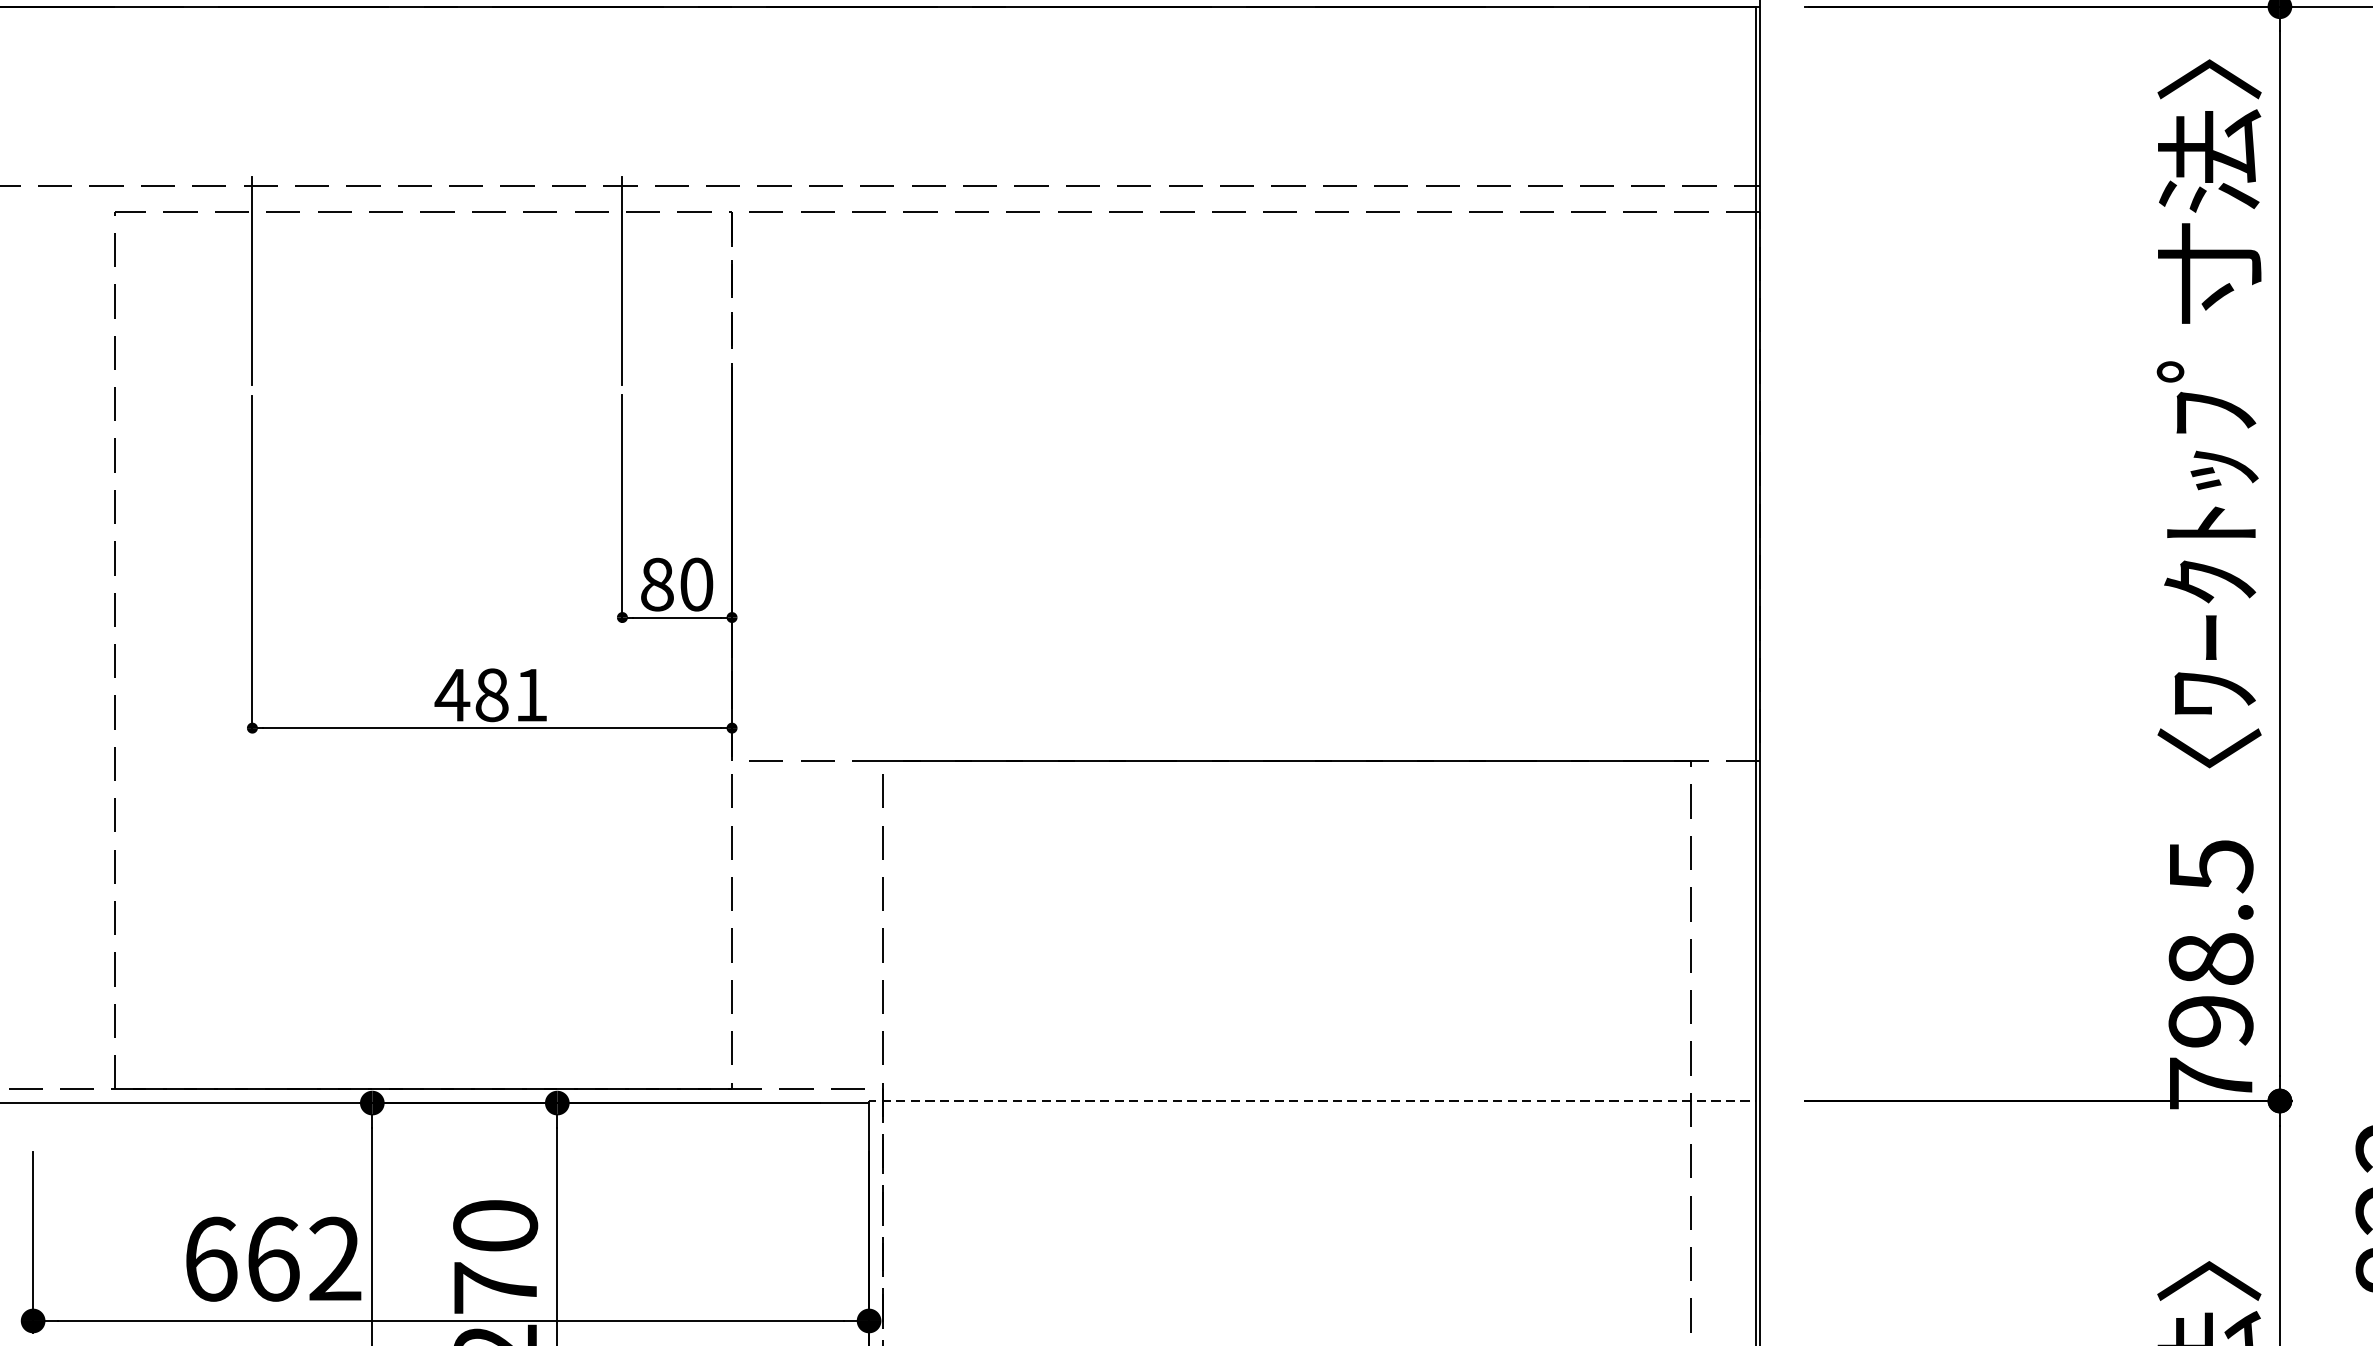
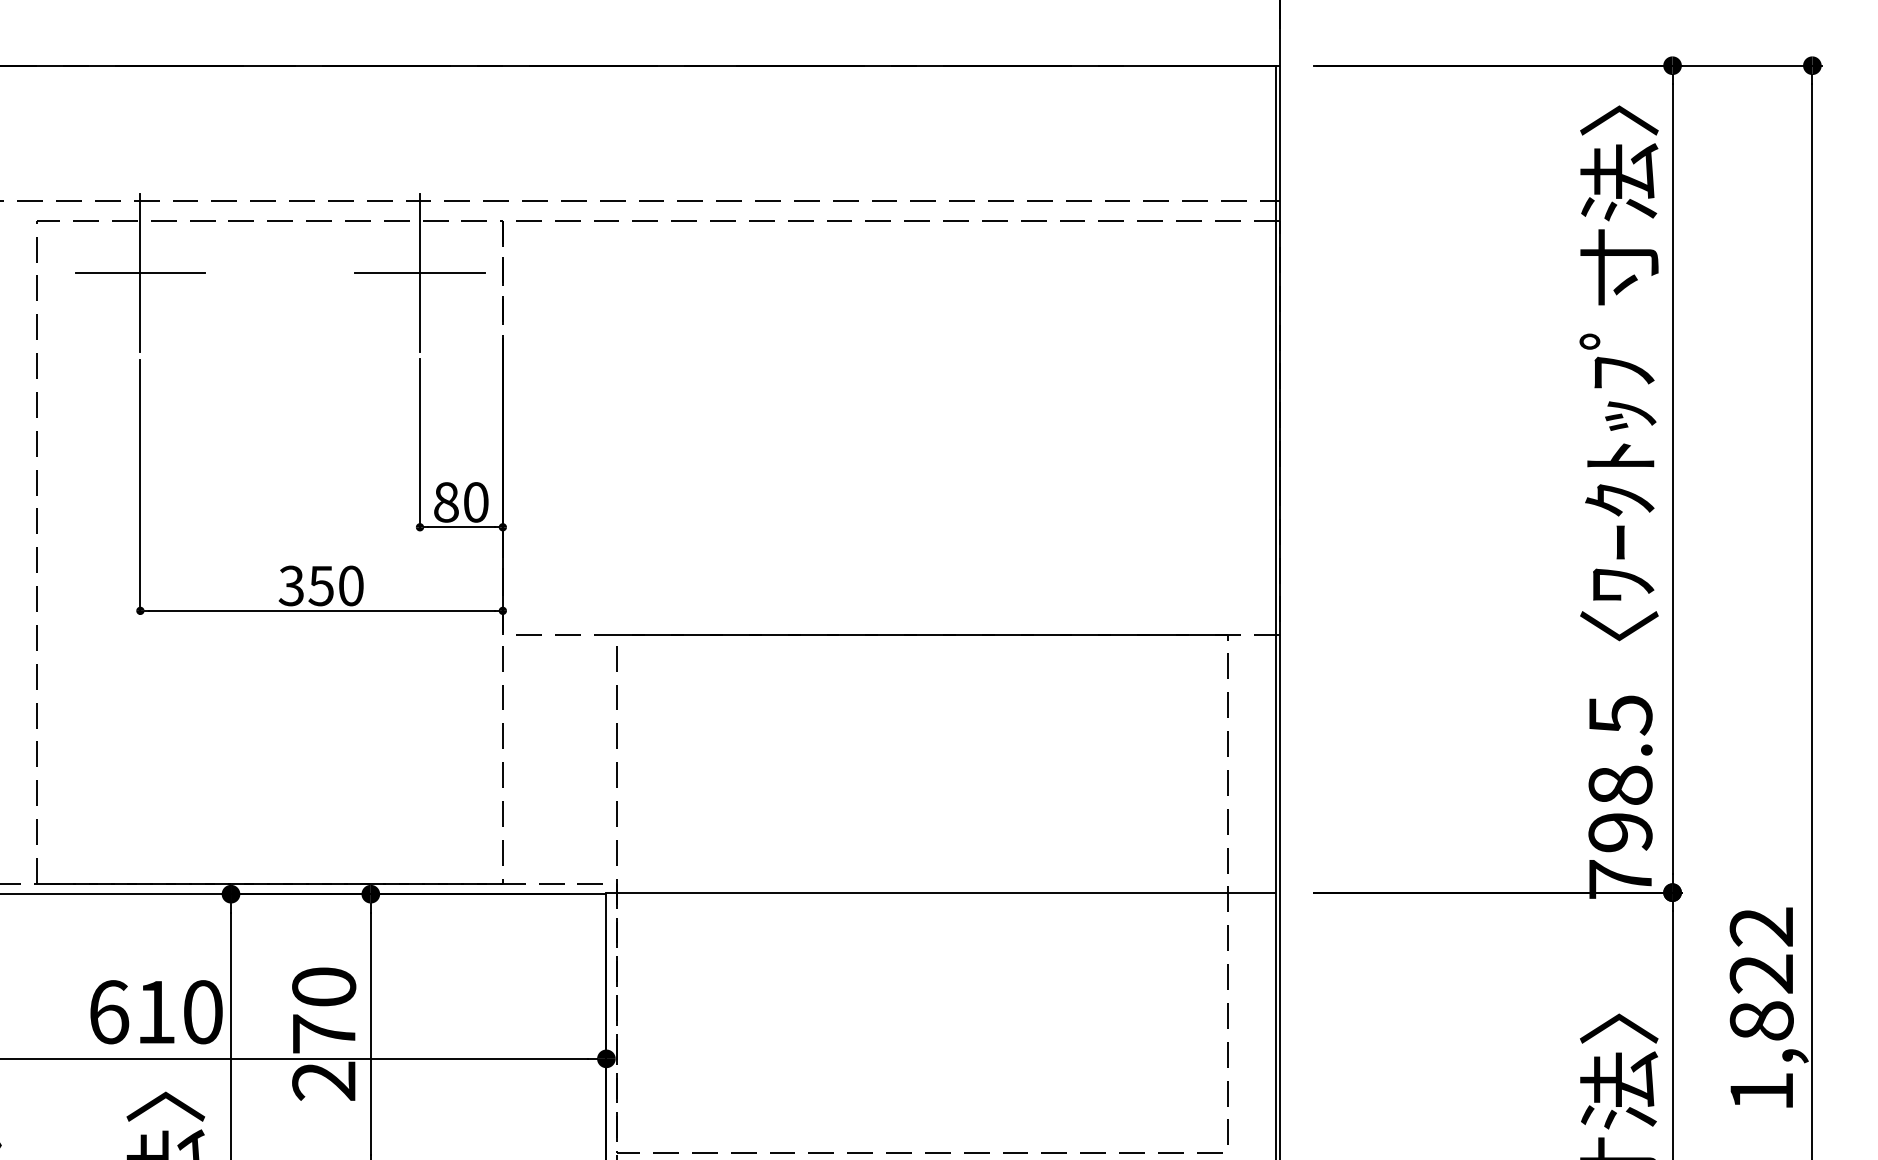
line: (252, 280) -> (140, 272), added
line: (621, 280) -> (419, 272), added
text: (490, 694) -> (320, 585), 481 -> 350
line: (1309, 1100) -> (939, 892), dashed -> solid
text: (304, 1259) -> (179, 1012), 662 -> 610

